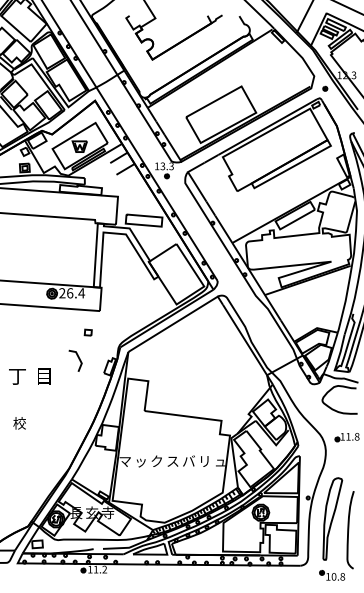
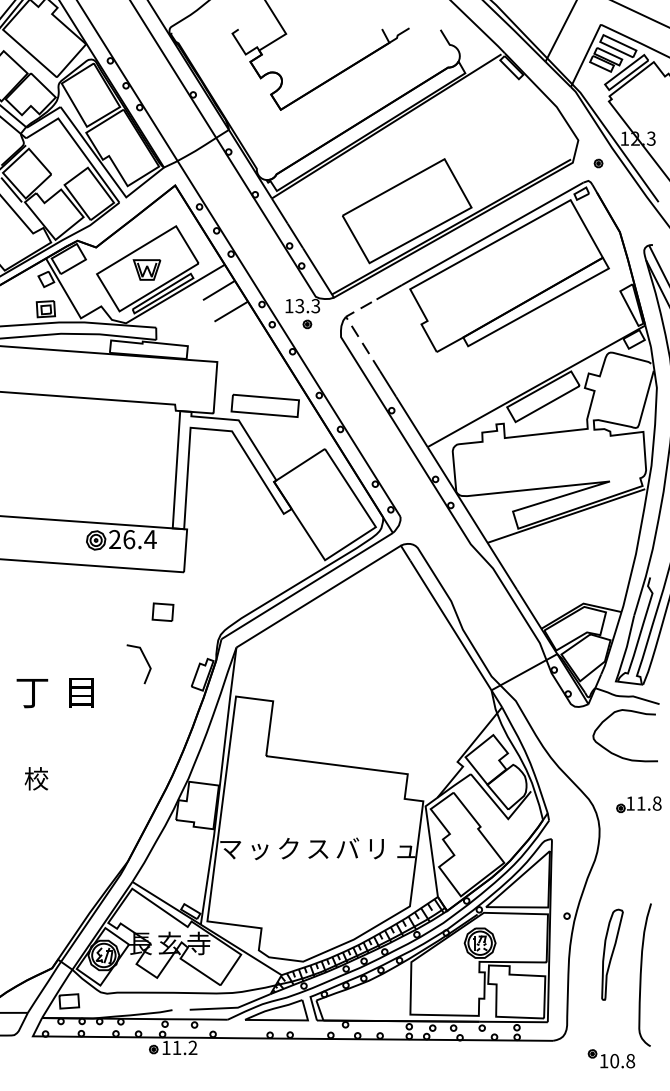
line: (191, 178) -> (352, 328), solid -> dashed
part: (87, 332) -> (161, 611), size x1.6
part: (332, 518) -> (611, 953), size x0.6

